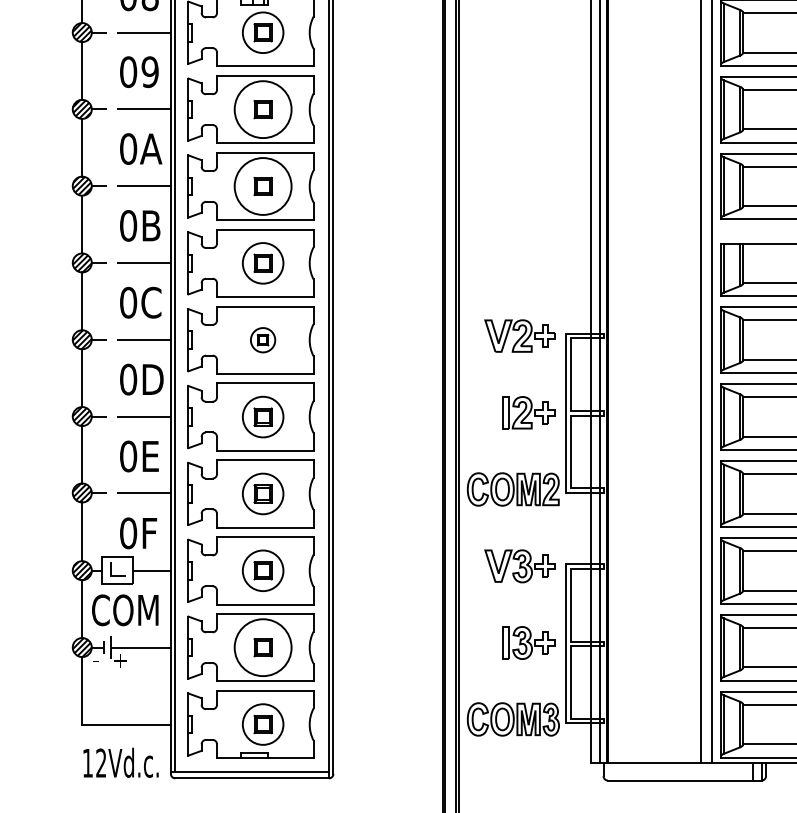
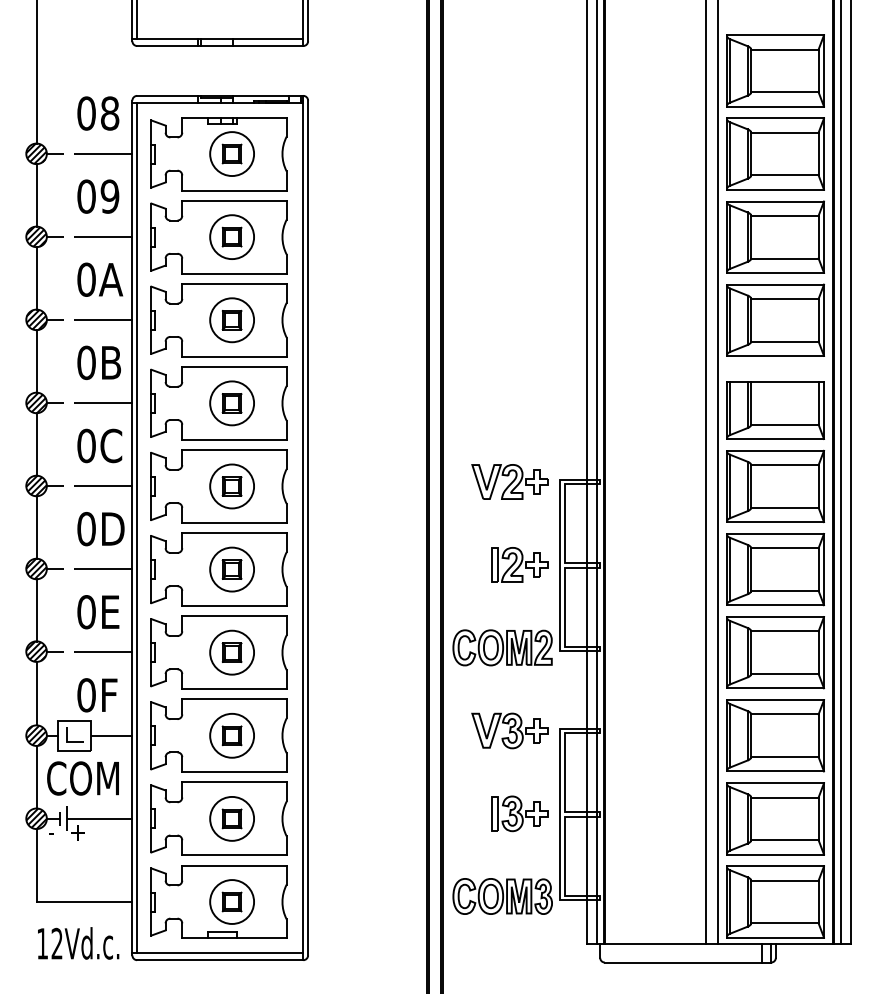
circle: (263, 109) -> (232, 237), size x0.71
circle: (263, 186) -> (232, 320), size x0.71
part: (262, 340) -> (231, 486), size x1.67
circle: (263, 647) -> (232, 818), size x0.71

